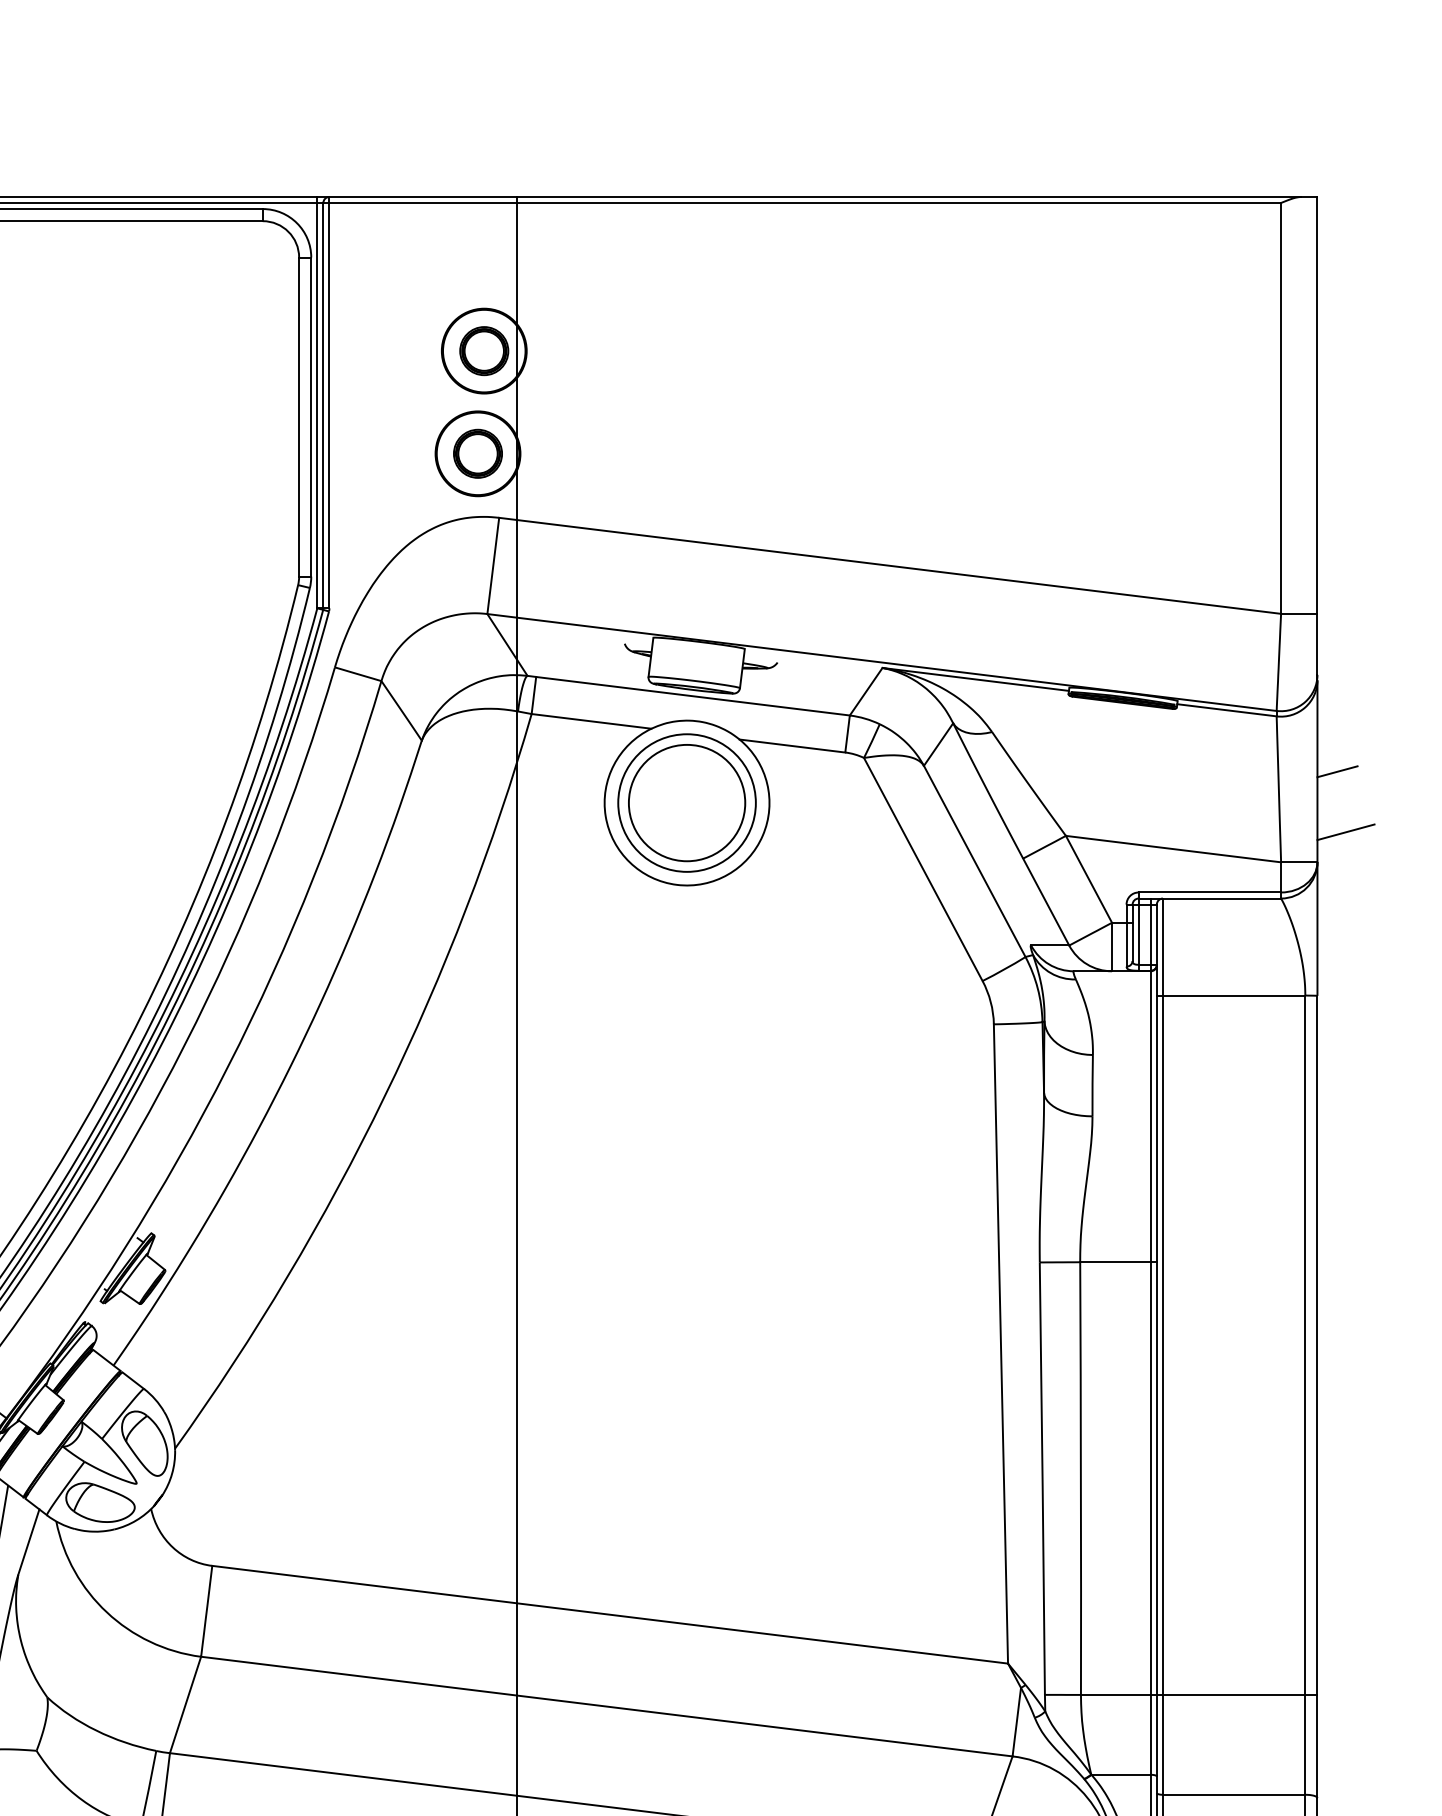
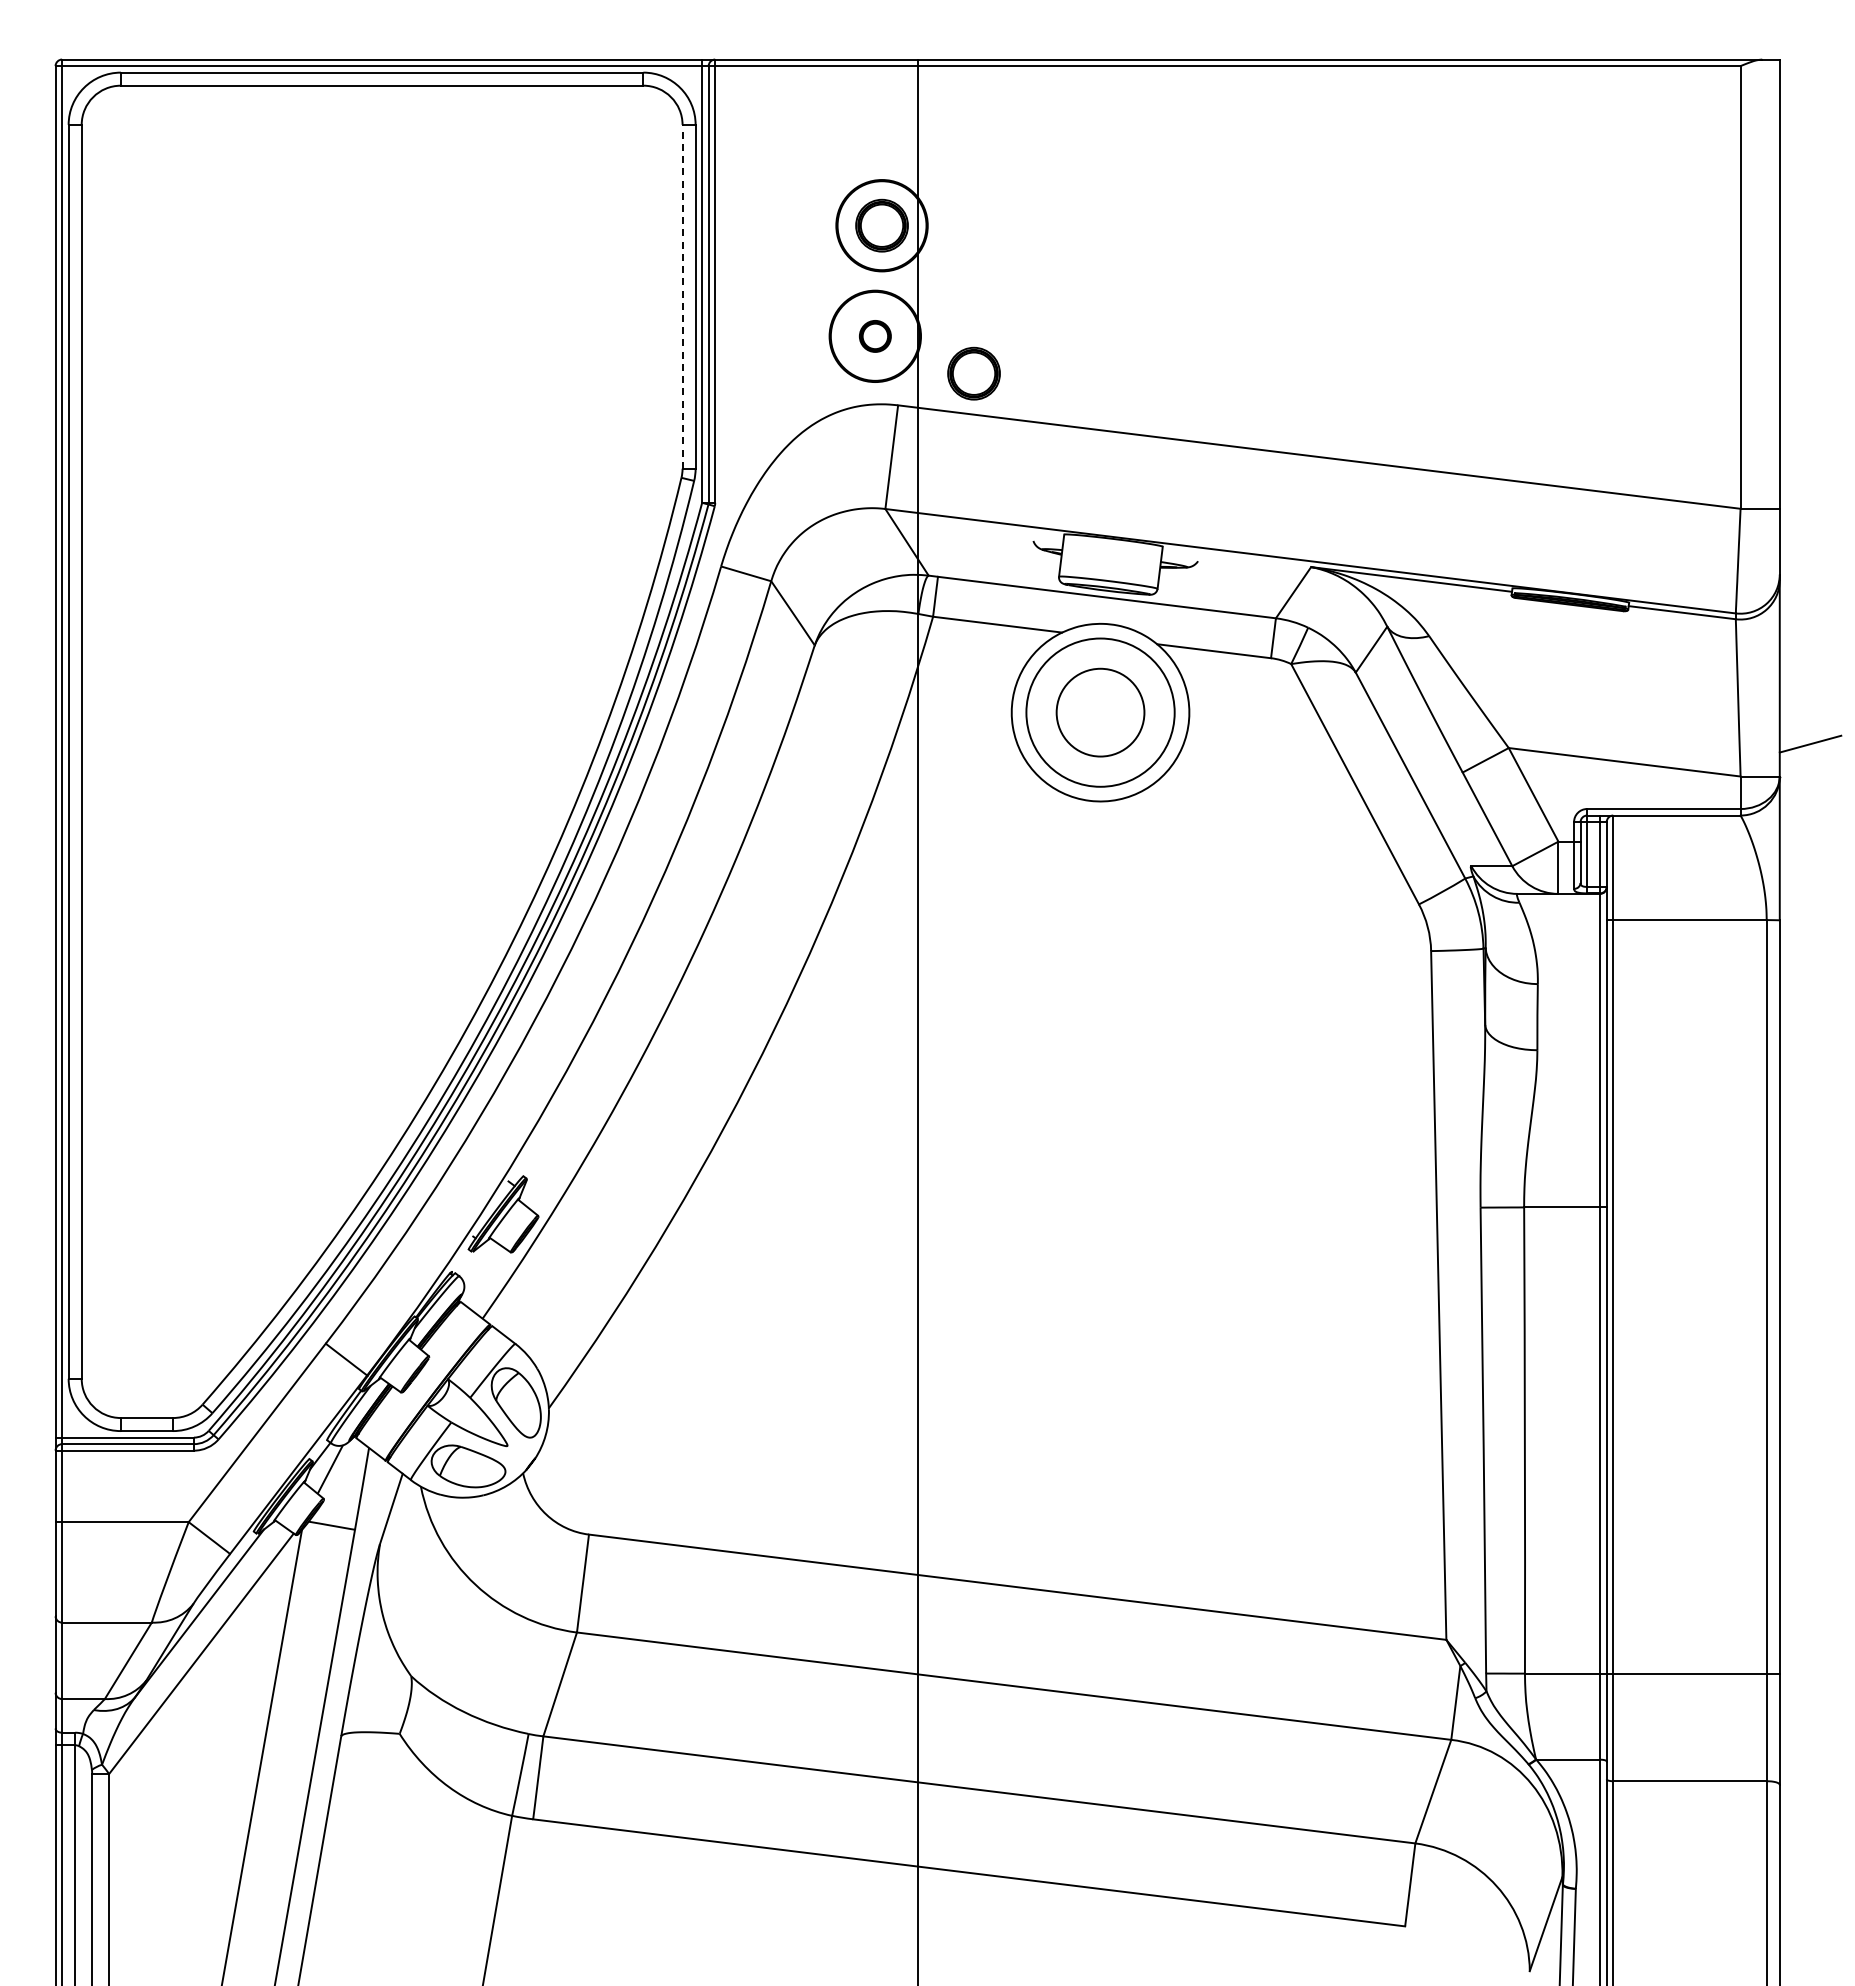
line: (299, 416) -> (682, 296), solid -> dashed
part: (478, 453) -> (875, 336), size x0.6
part: (569, 488) -> (973, 373), added
line: (1336, 771) -> (1800, 678), removed
circle: (687, 802) -> (1100, 712), size x0.7

